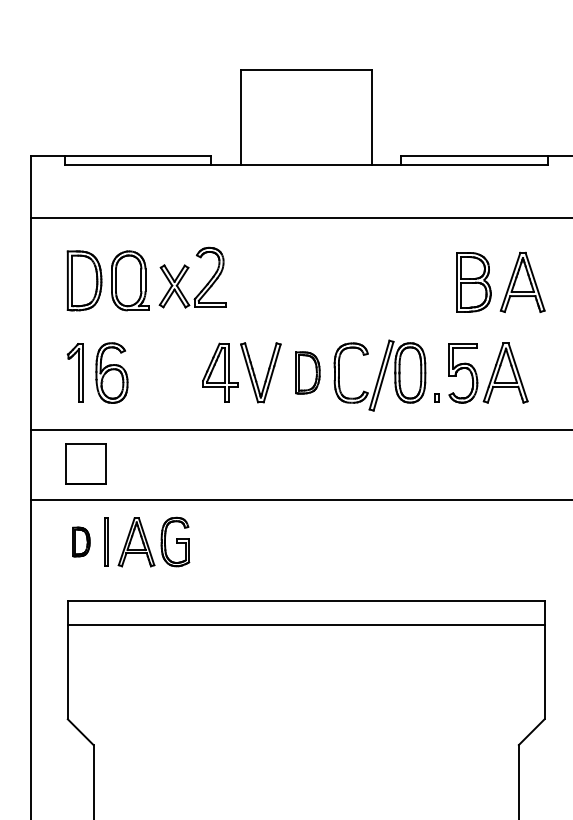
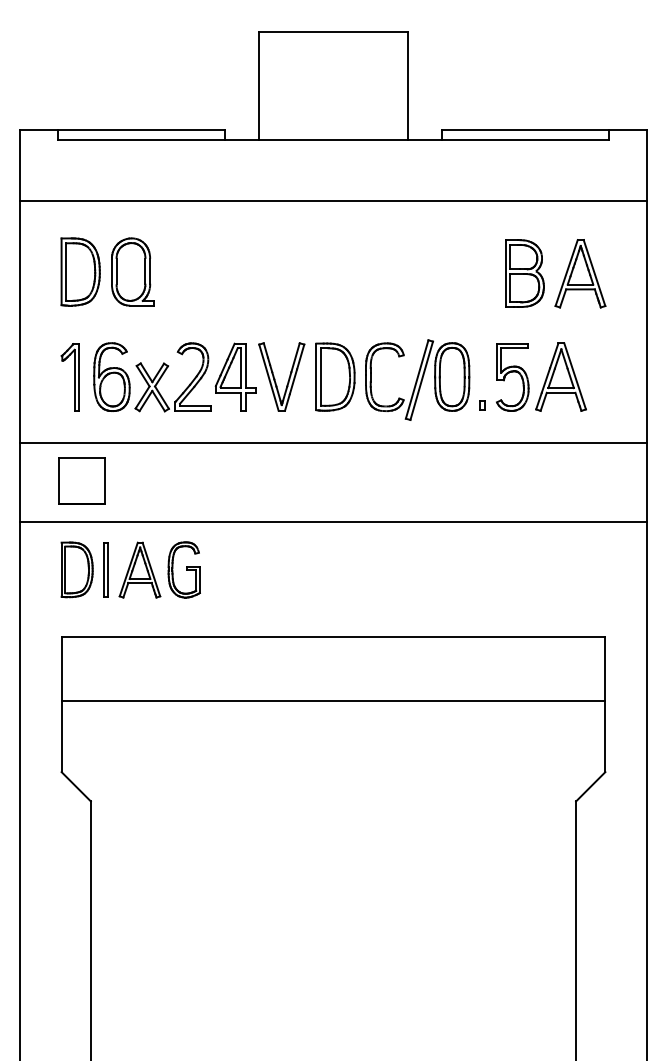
part: (186, 273) -> (165, 372), moved
part: (307, 372) -> (335, 376), size x1.43
part: (80, 541) -> (76, 569), size x1.67
line: (306, 624) -> (333, 701), moved

